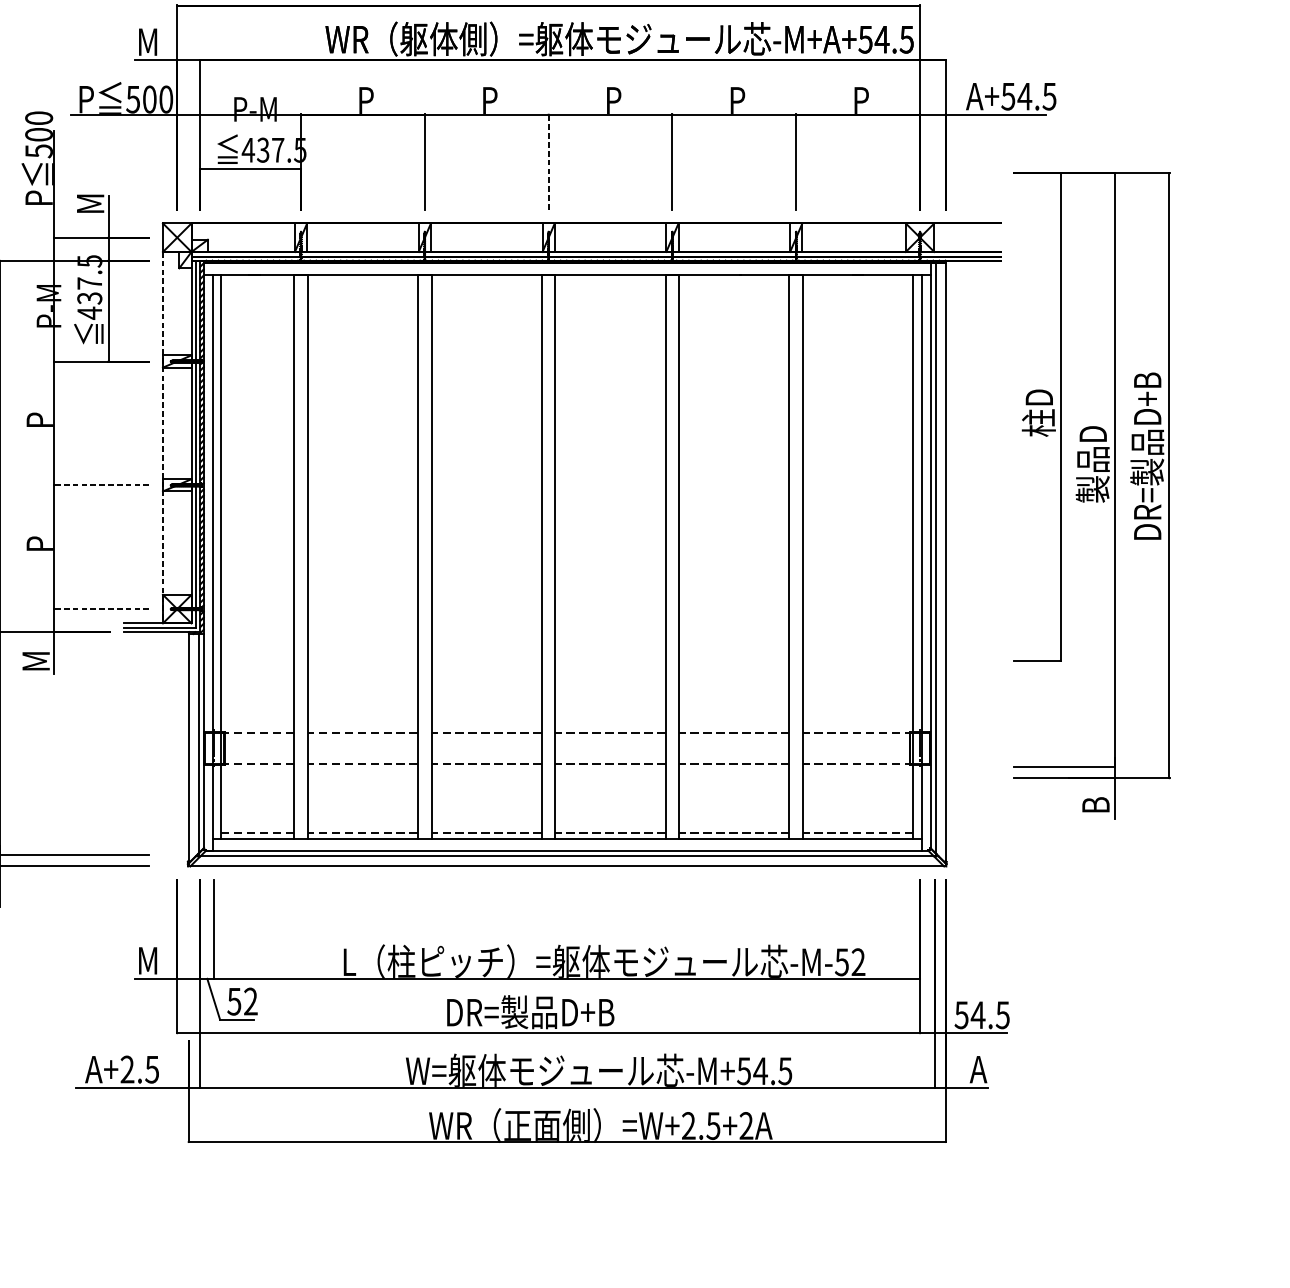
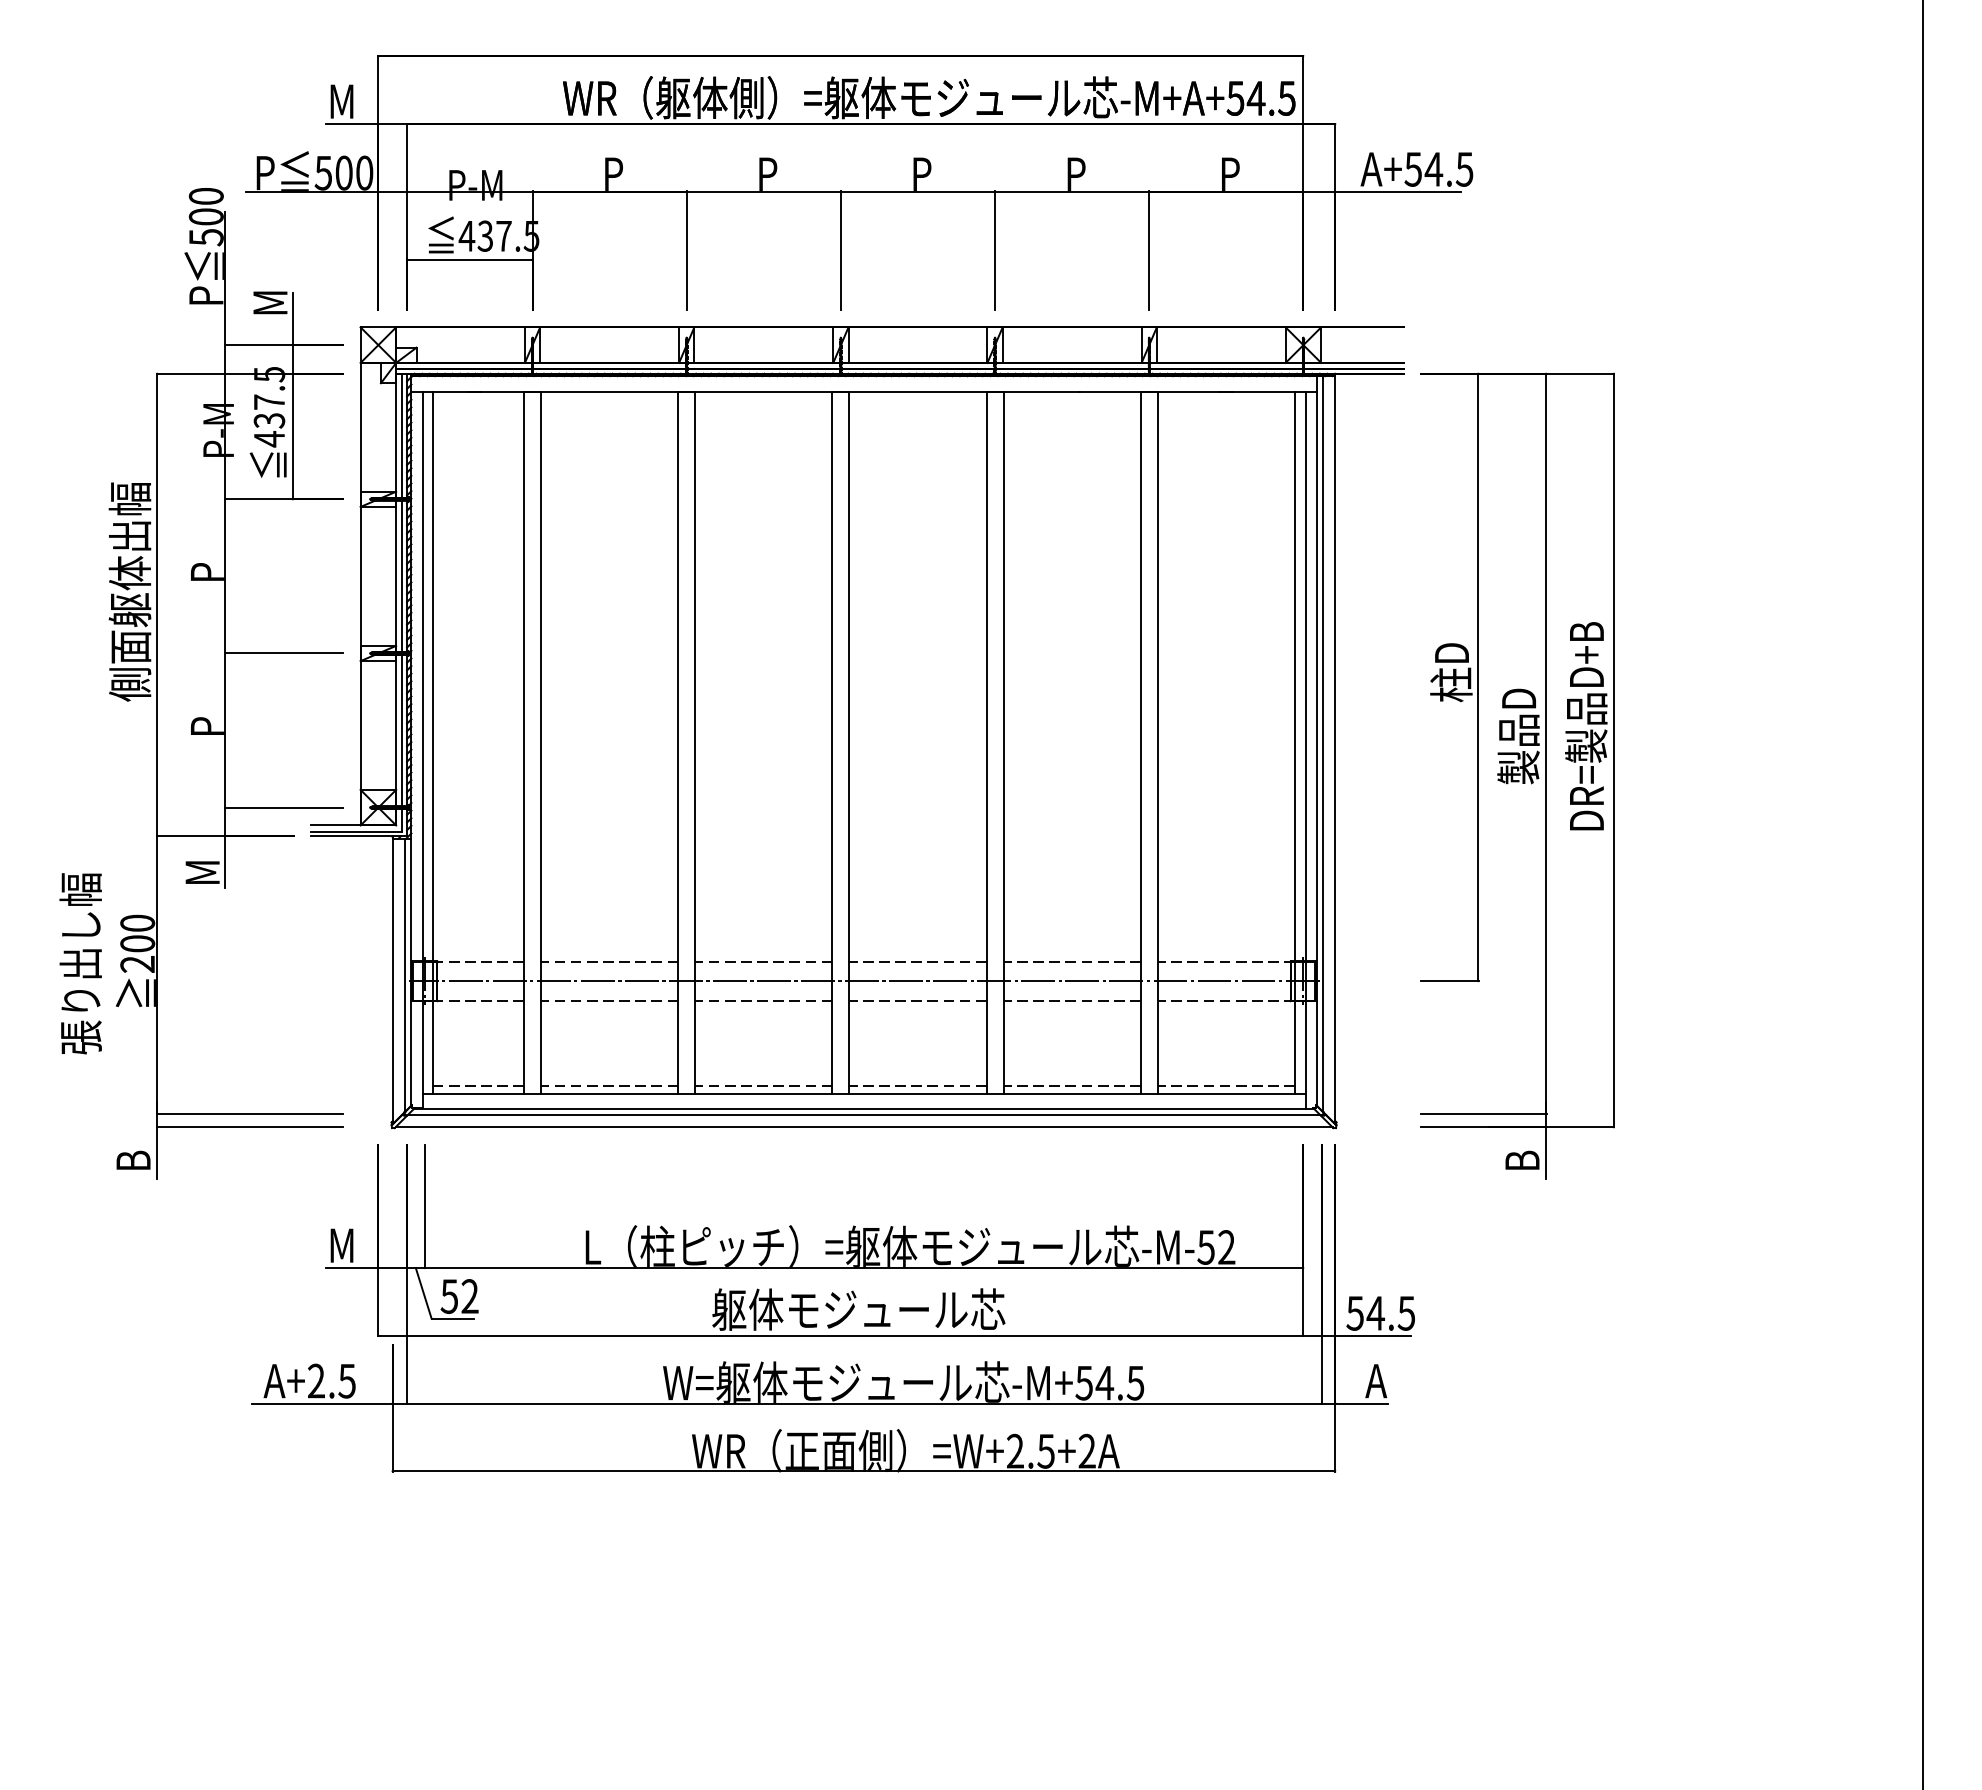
line: (548, 161) -> (840, 250), dashed -> solid
line: (162, 437) -> (360, 594), dashed -> solid
line: (101, 485) -> (283, 653), dashed -> solid
part: (1091, 495) -> (1517, 775), moved
line: (101, 608) -> (283, 807), dashed -> solid
line: (566, 748) -> (863, 981), added
text: (562, 1012) -> (858, 1309), DR=製品D+B -> 躯体モジュール芯

